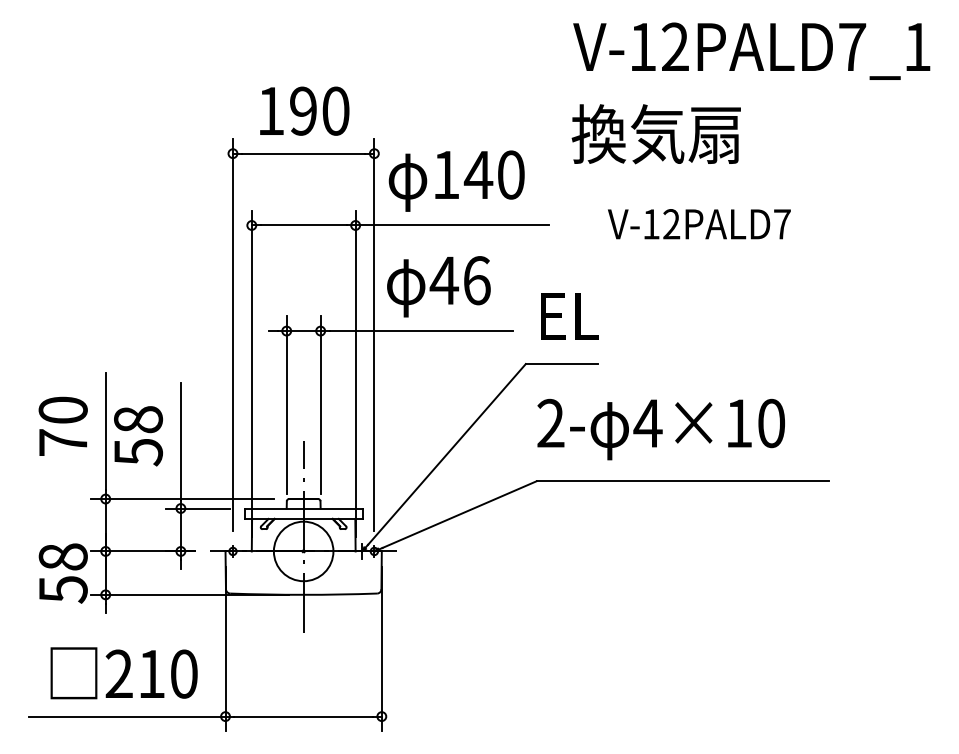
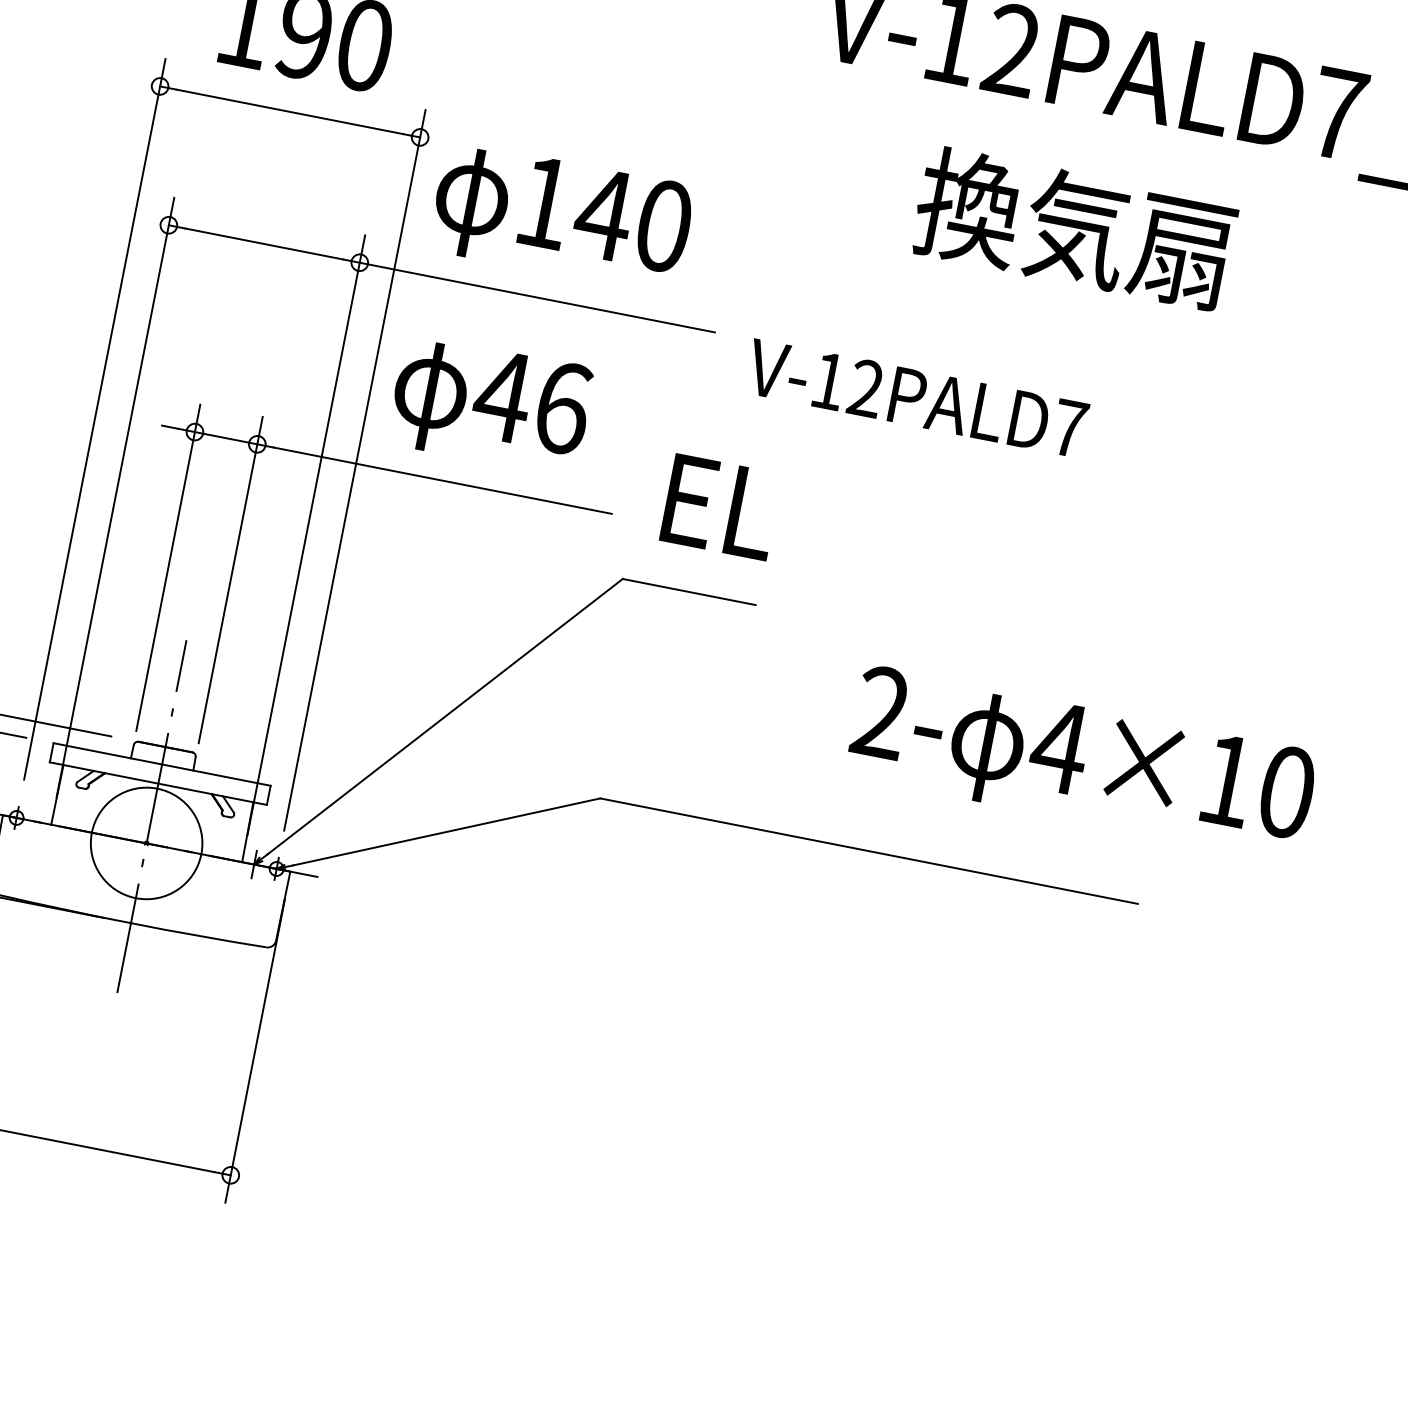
text: (655, 134) -> (1072, 228), moved
text: (699, 224) -> (917, 398), moved
text: (660, 429) -> (1080, 763), moved

